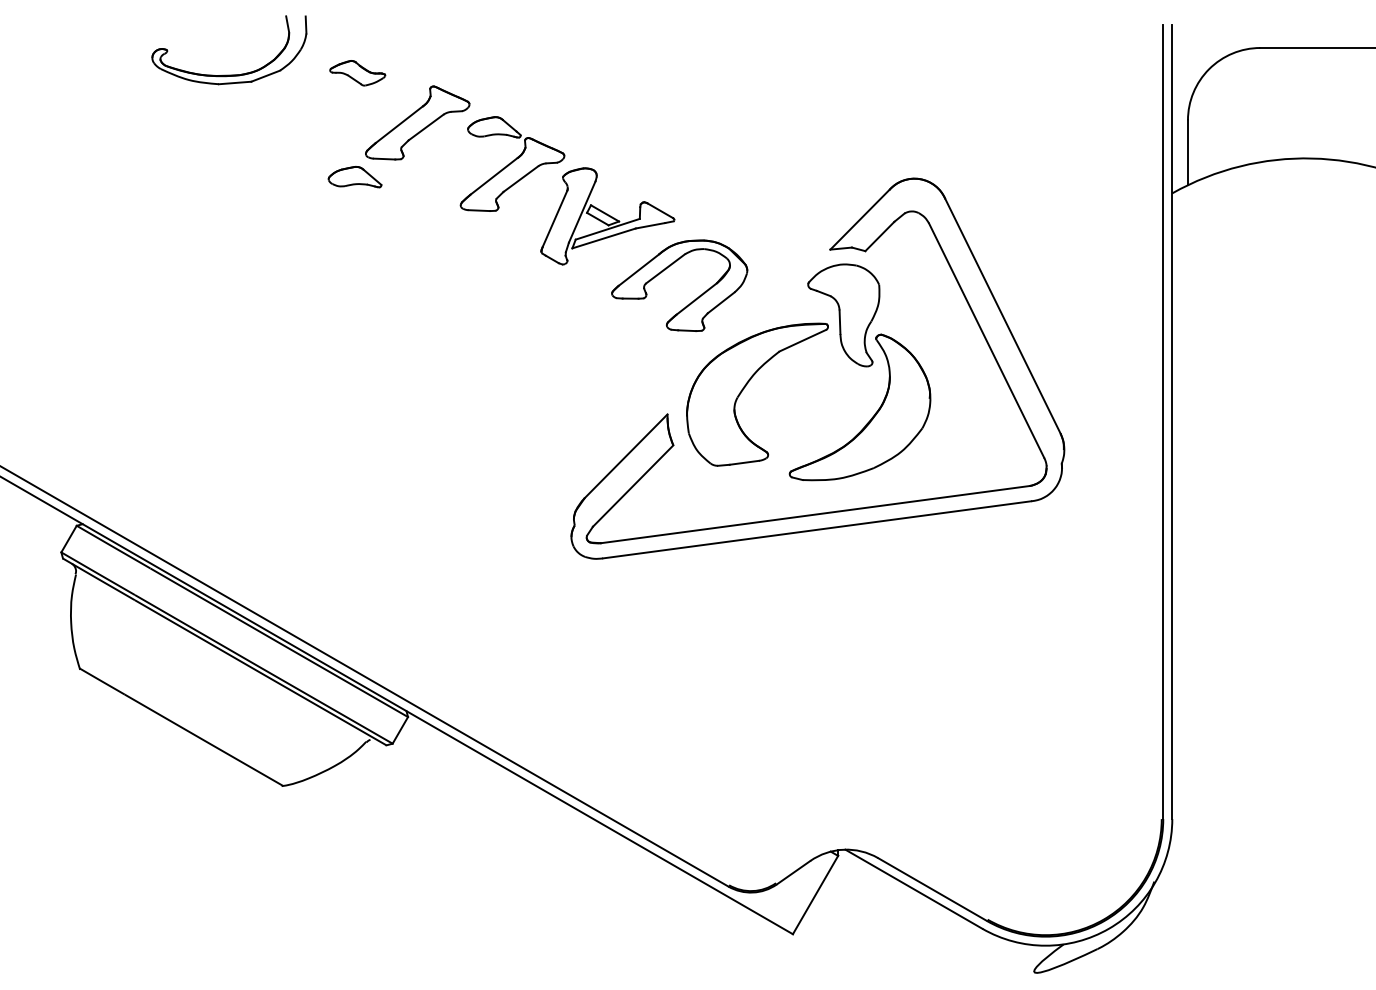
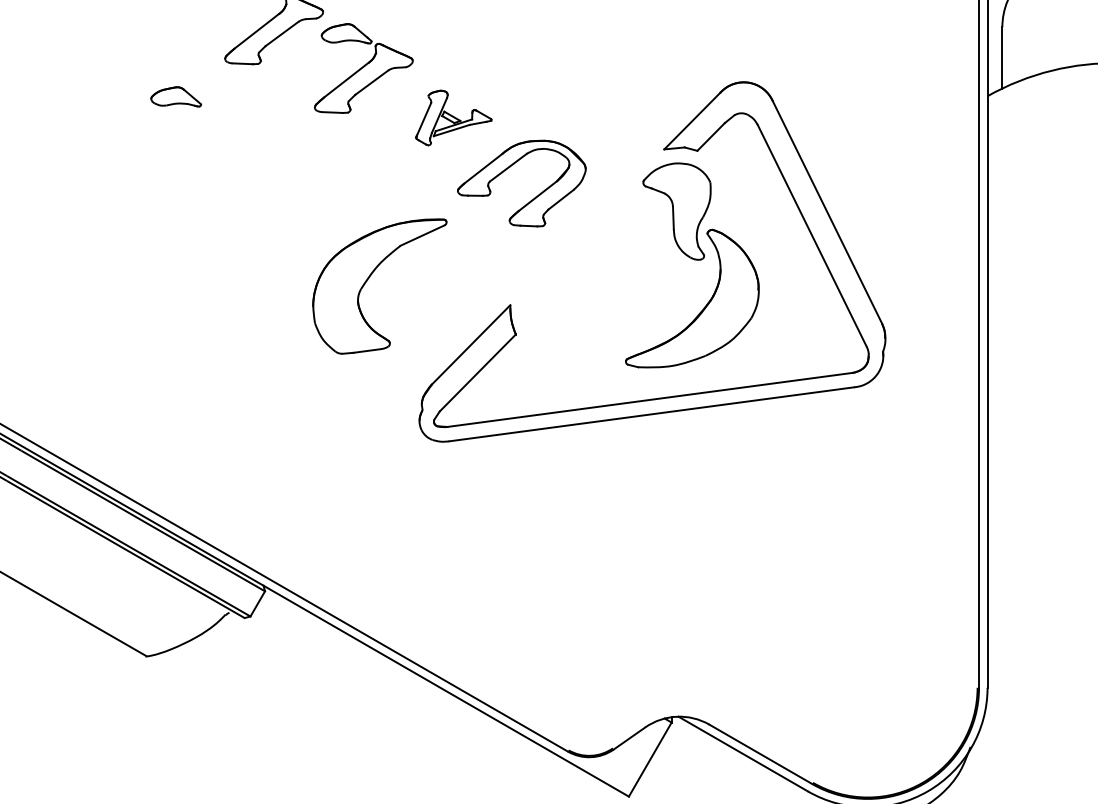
part: (354, 177) -> (175, 97), moved
part: (607, 216) -> (453, 118), size x0.6
part: (746, 386) -> (369, 278), moved

